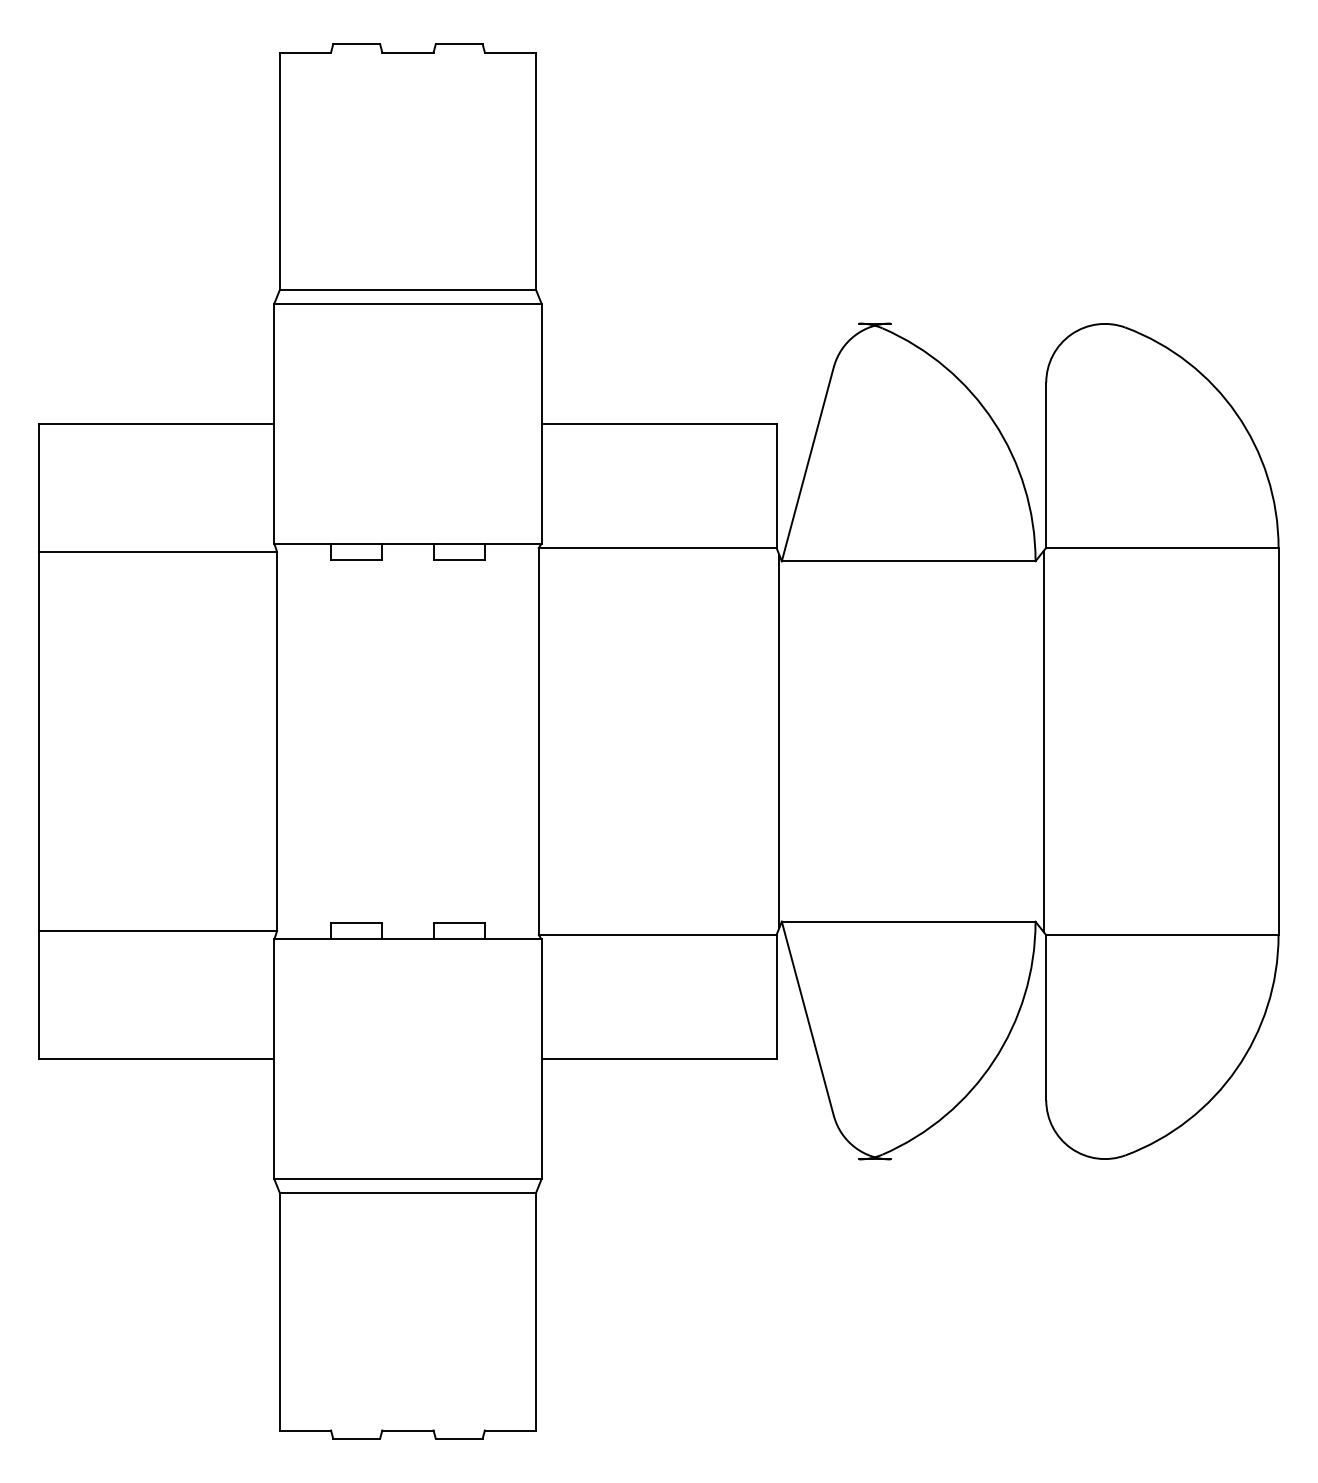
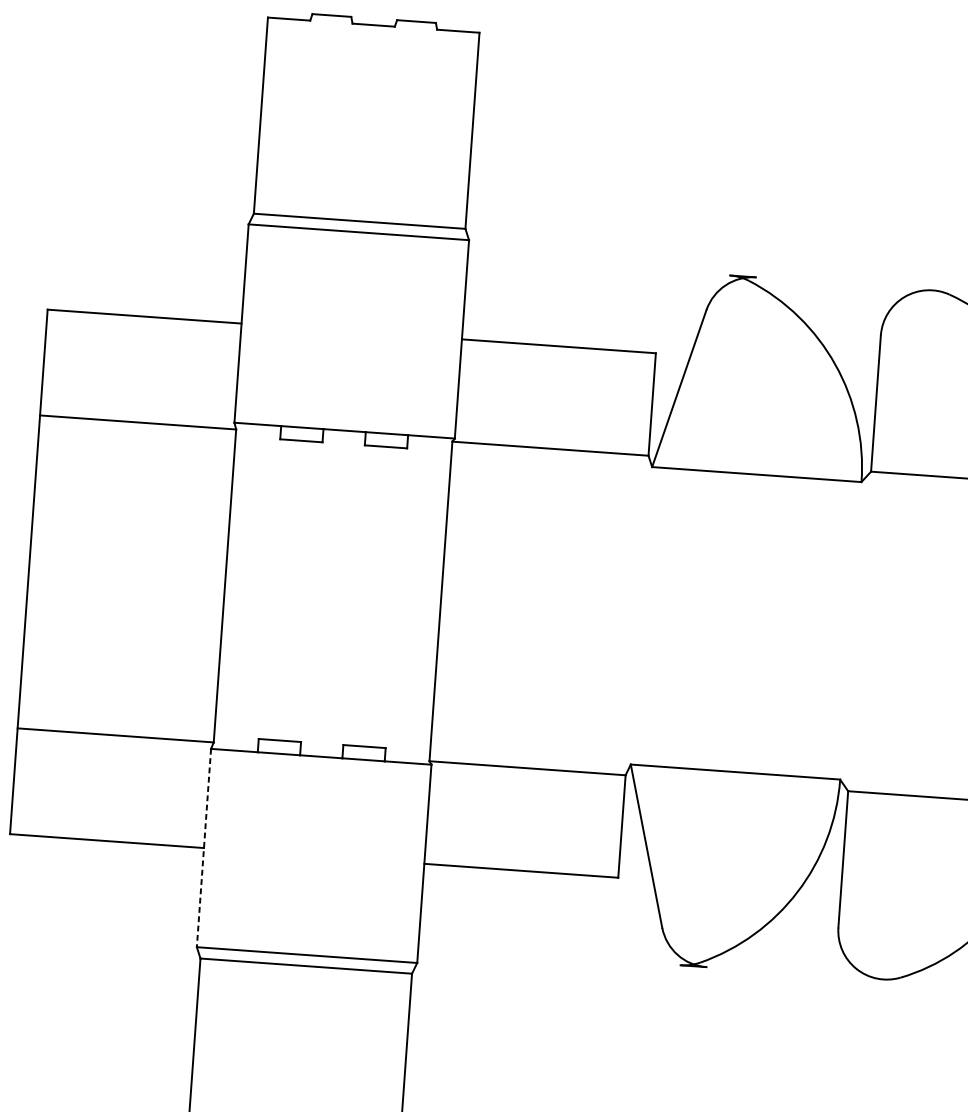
line: (779, 741) -> (639, 615), removed
line: (1043, 741) -> (857, 631), removed
line: (274, 1059) -> (204, 848), solid -> dashed

